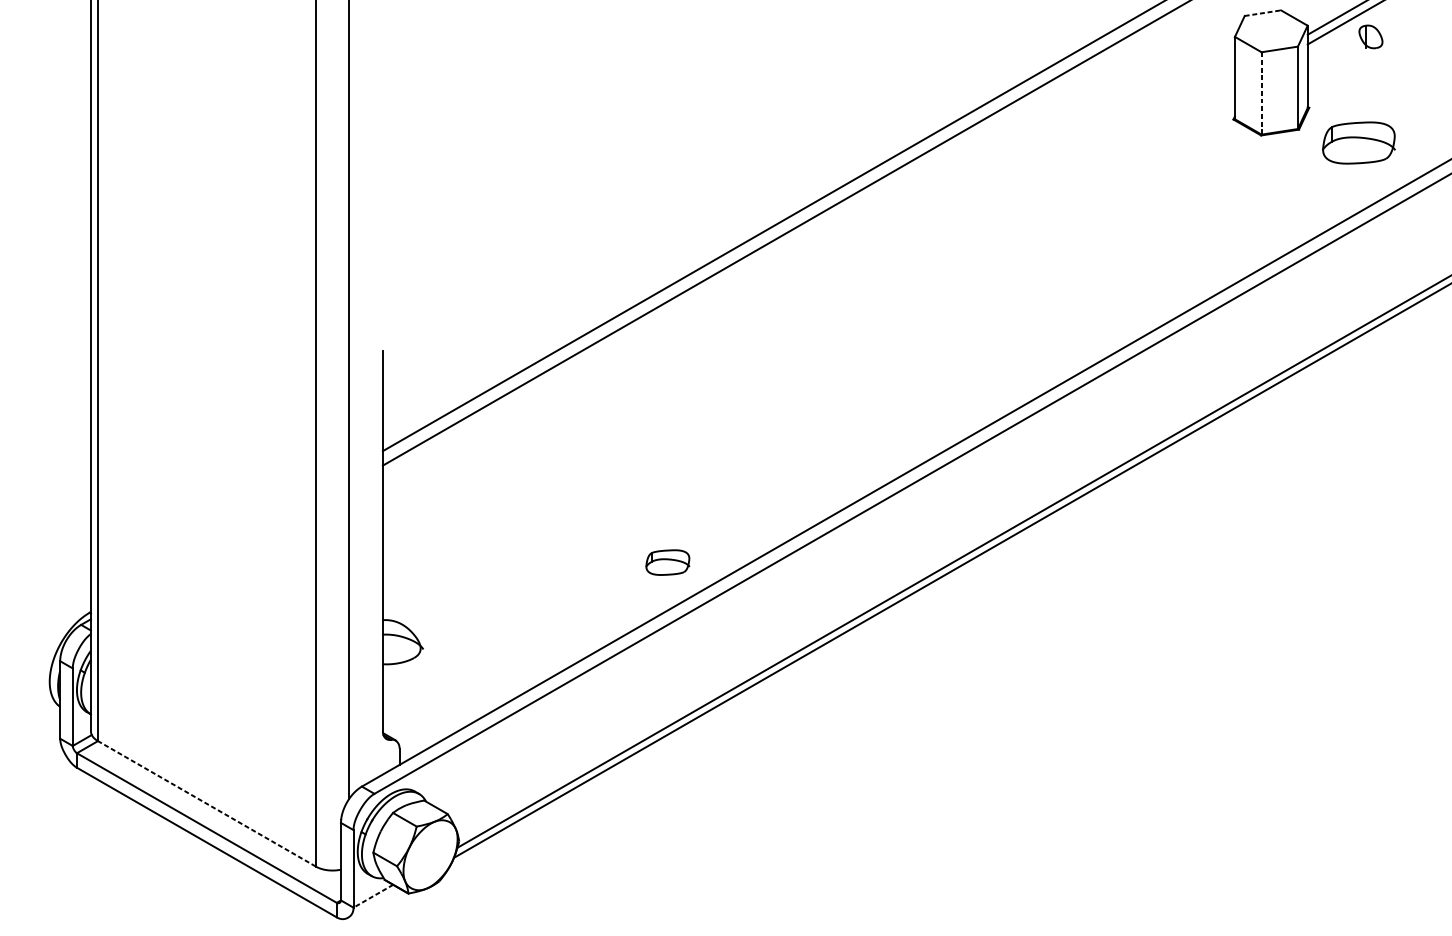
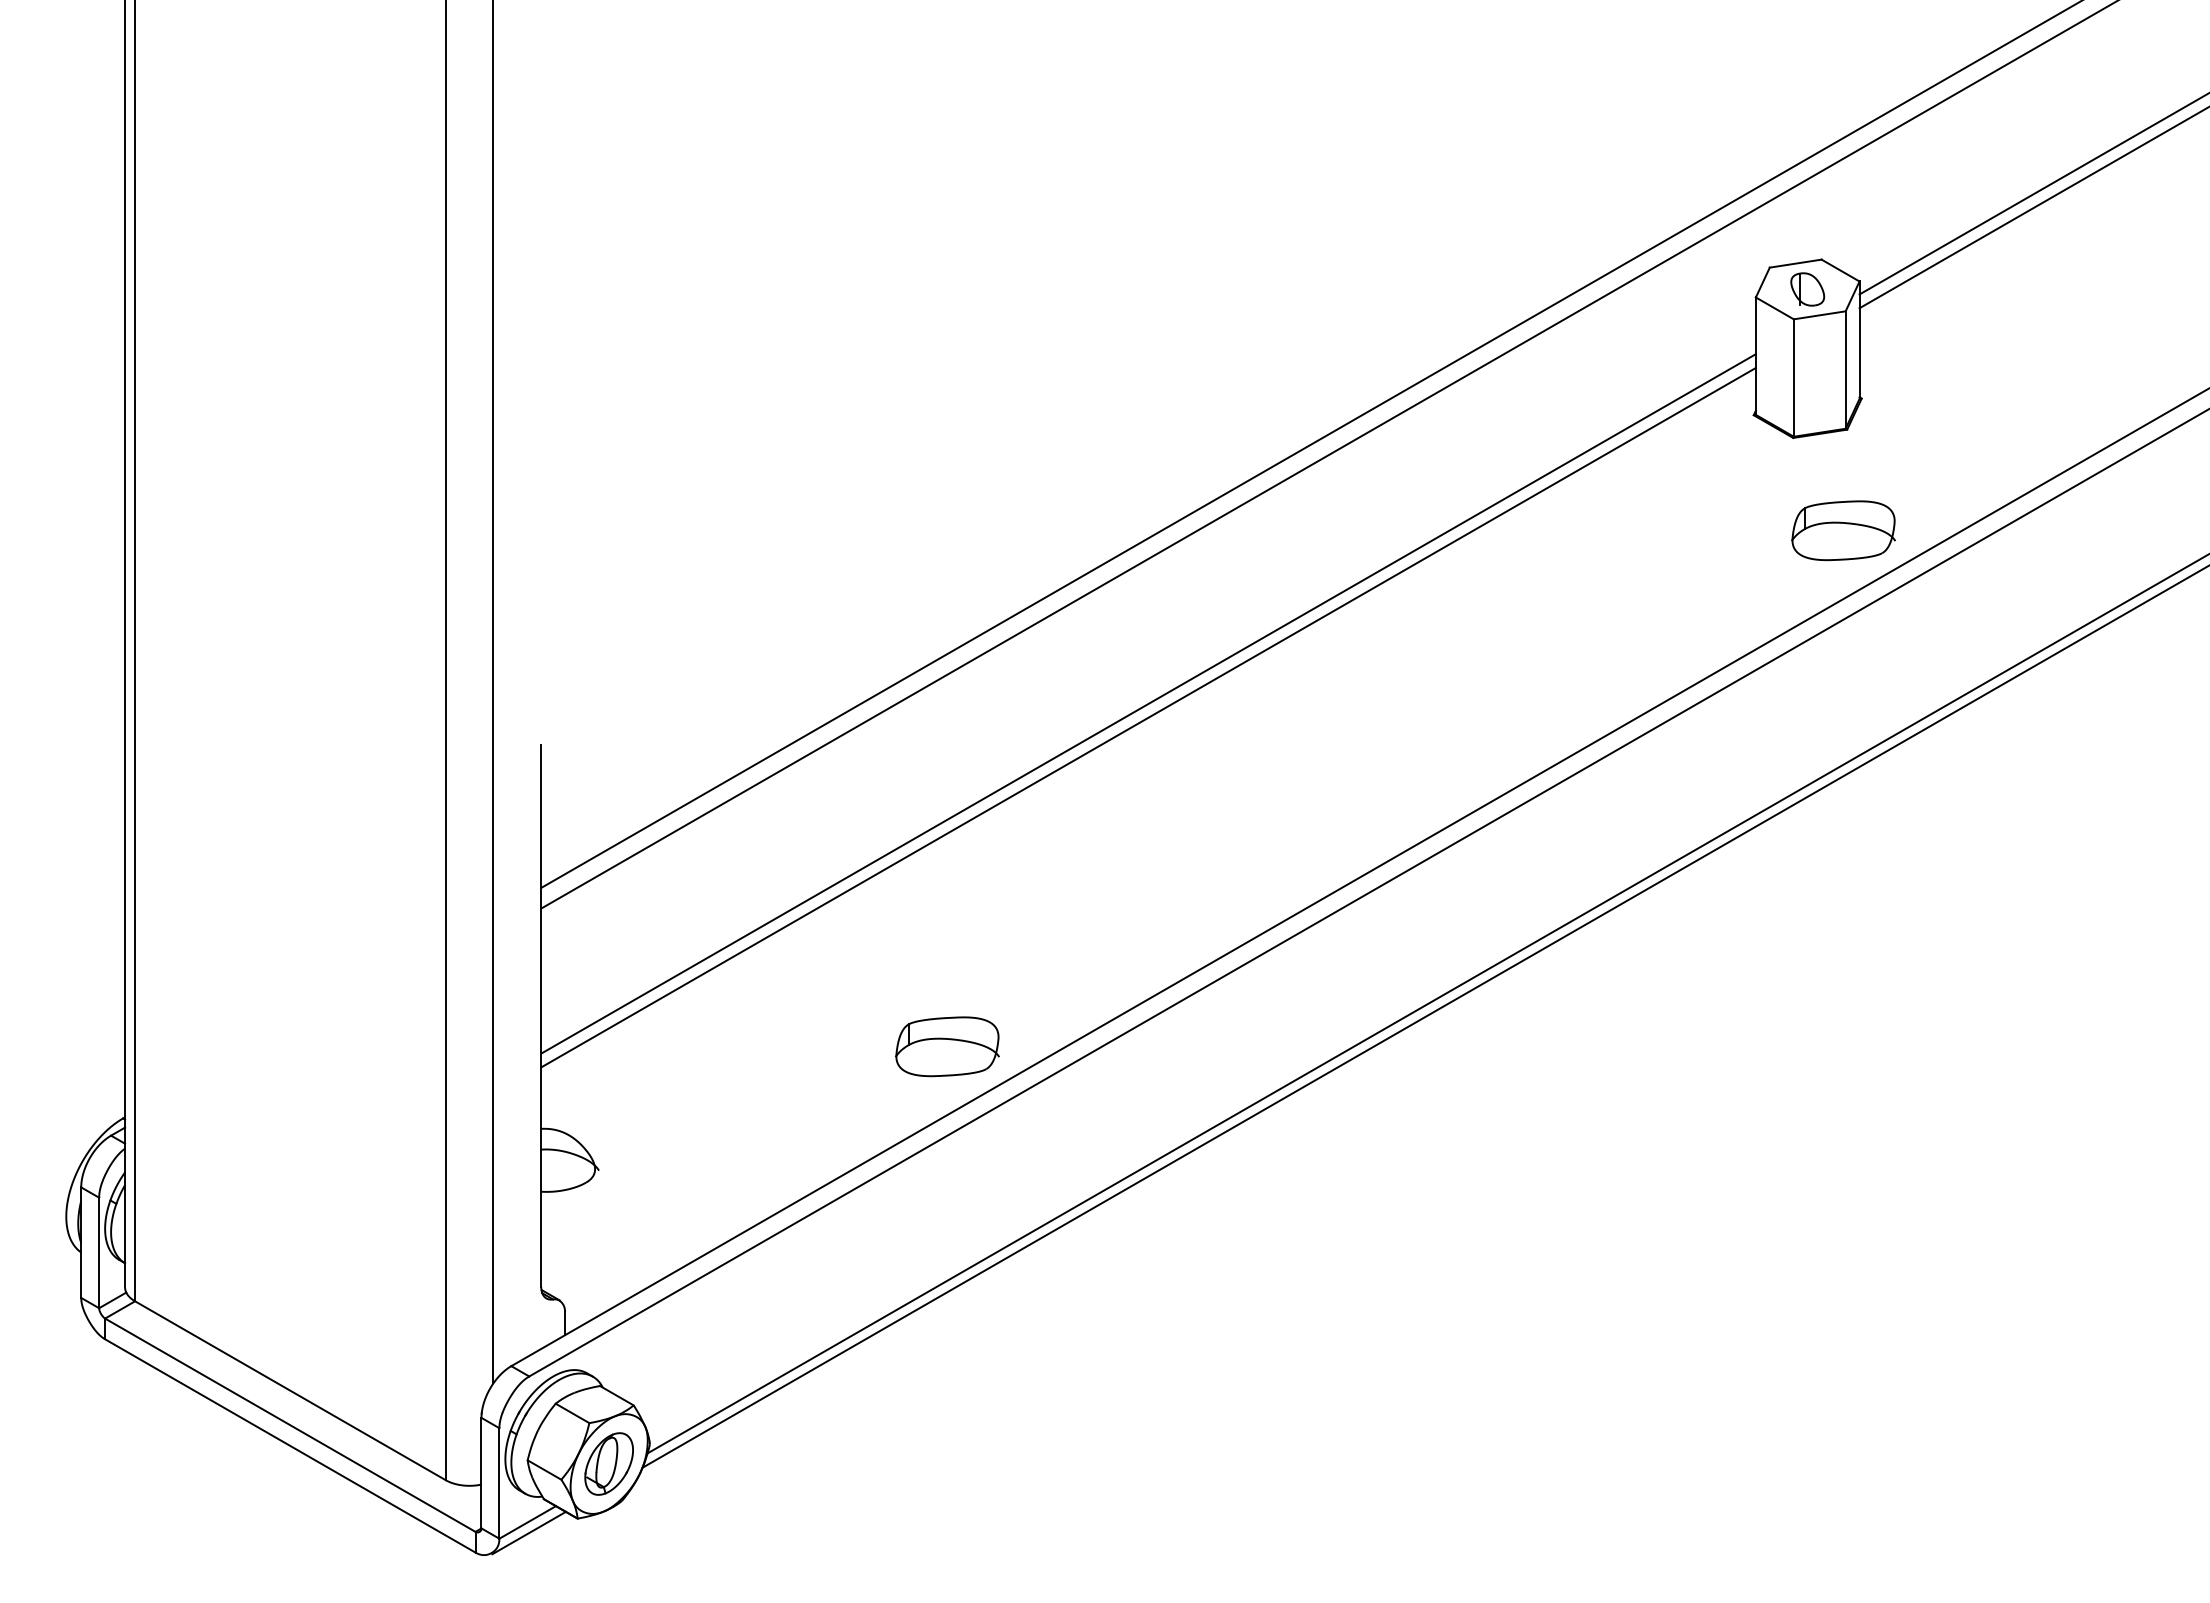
line: (1263, 13) -> (1796, 263), dashed -> solid
part: (1370, 36) -> (1807, 289), moved
line: (1261, 93) -> (1793, 378), dashed -> solid
part: (1358, 142) -> (1843, 530), moved
line: (808, 321) -> (1148, 703), added
line: (808, 331) -> (1148, 717), added
part: (667, 562) -> (947, 1046), size x1.67
line: (206, 803) -> (289, 1390), dashed -> solid
part: (430, 854) -> (608, 1463), added
line: (373, 896) -> (527, 1522), dashed -> solid
line: (373, 903) -> (528, 1532), added

